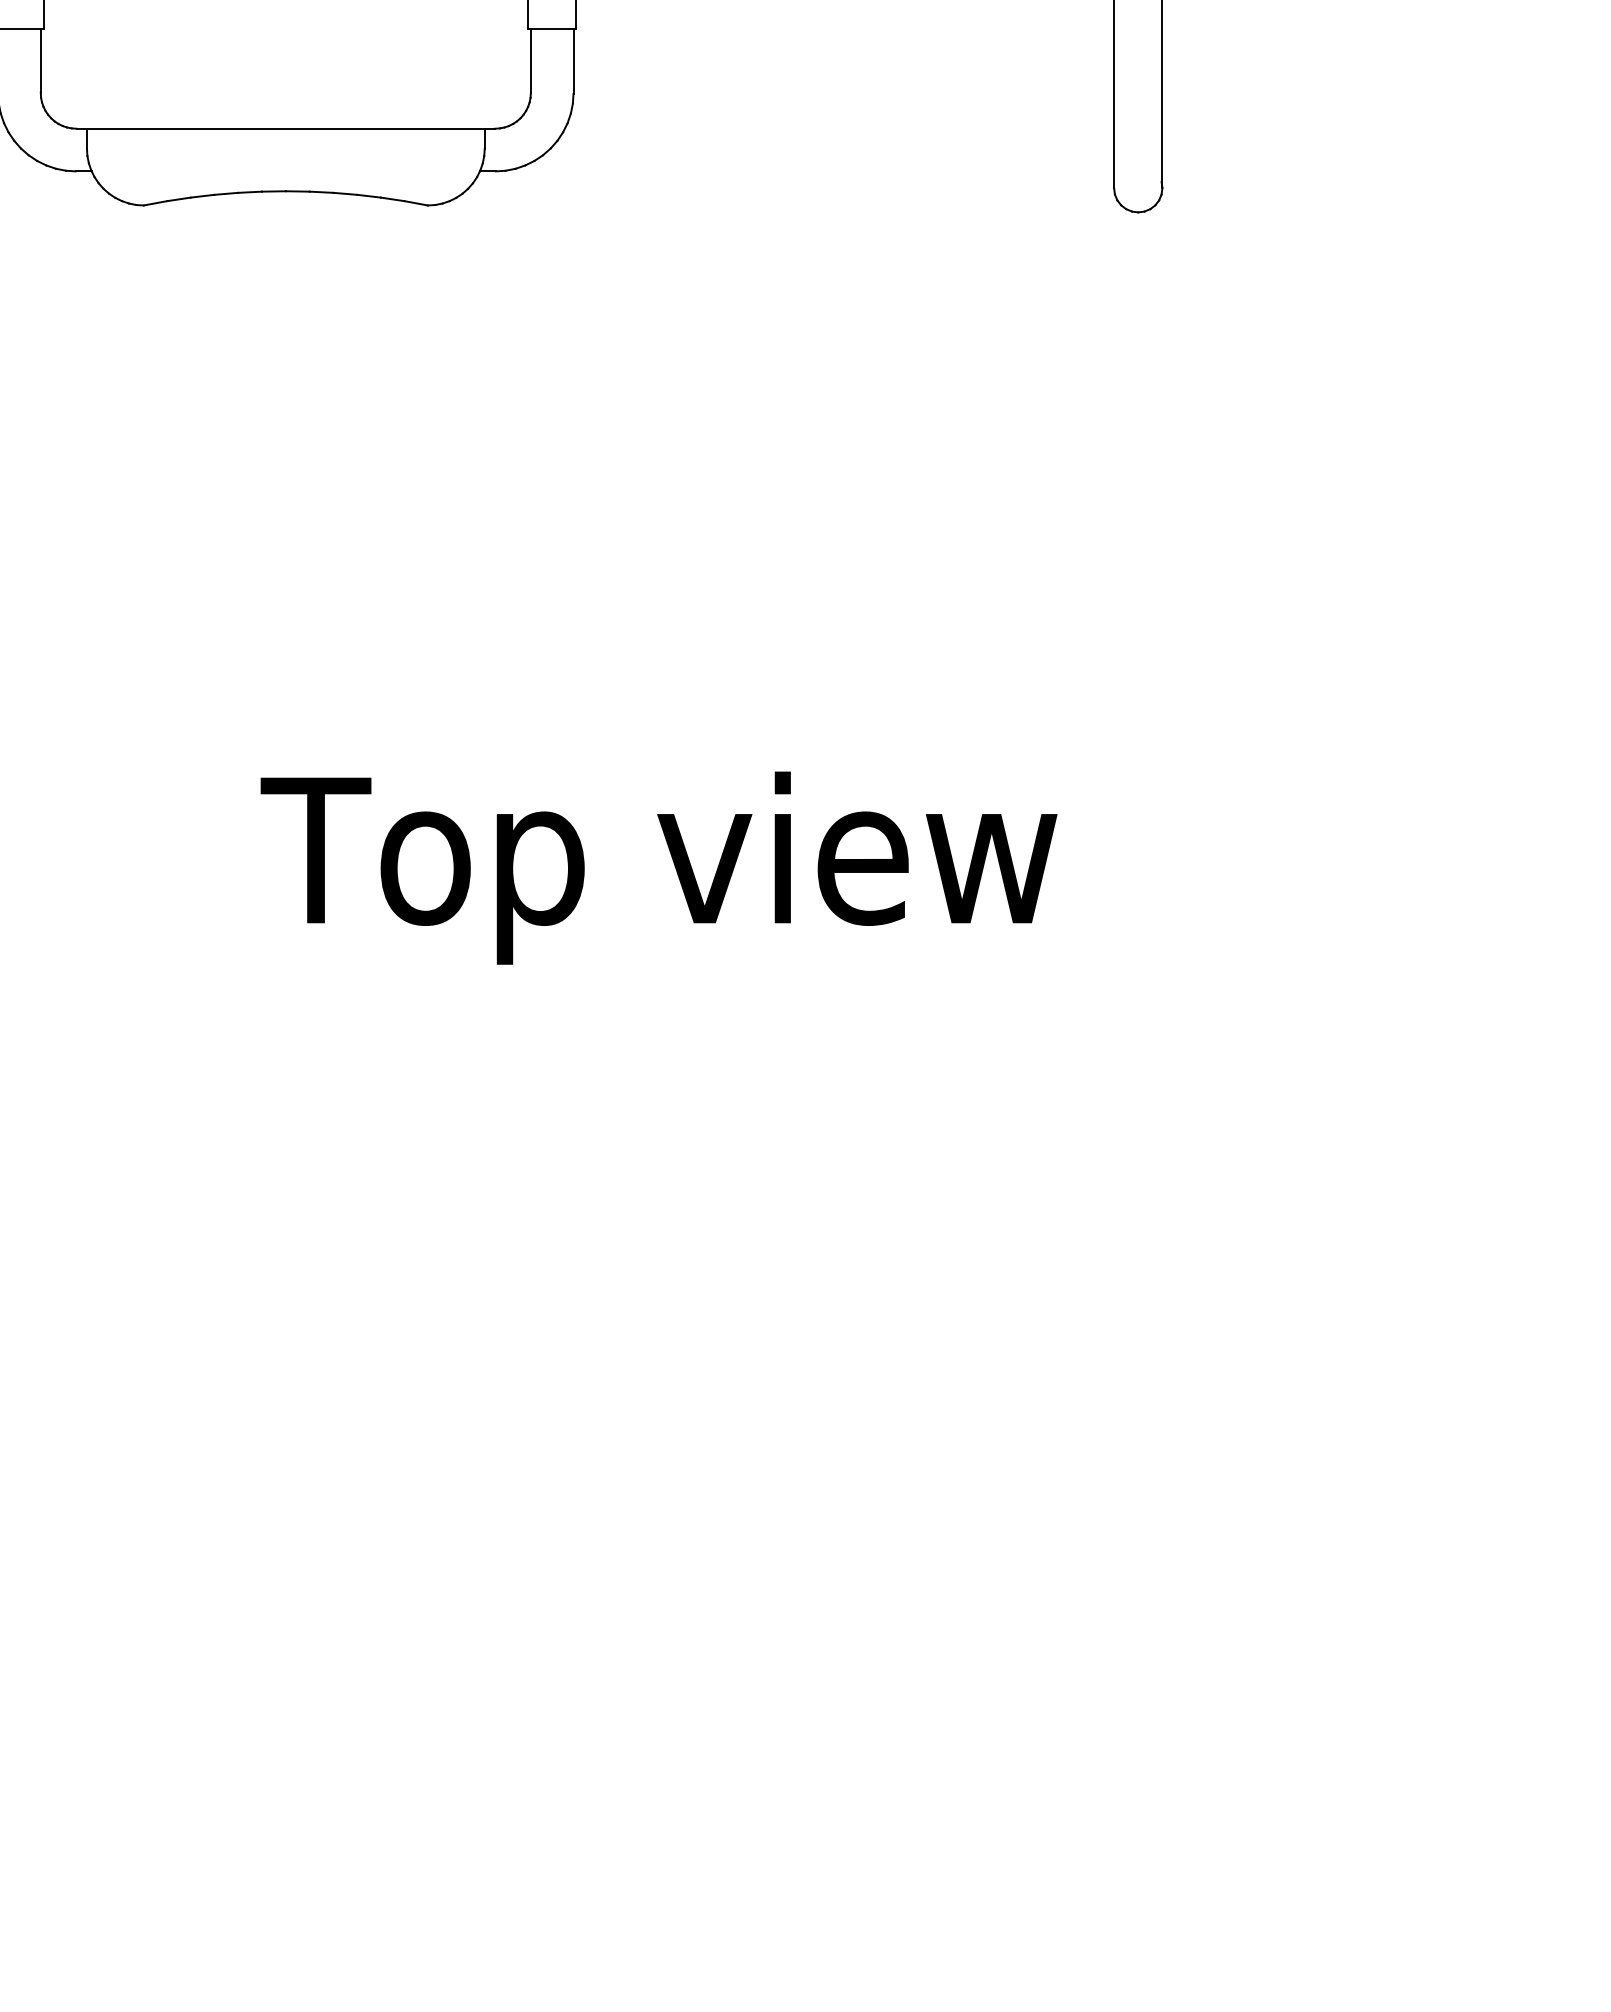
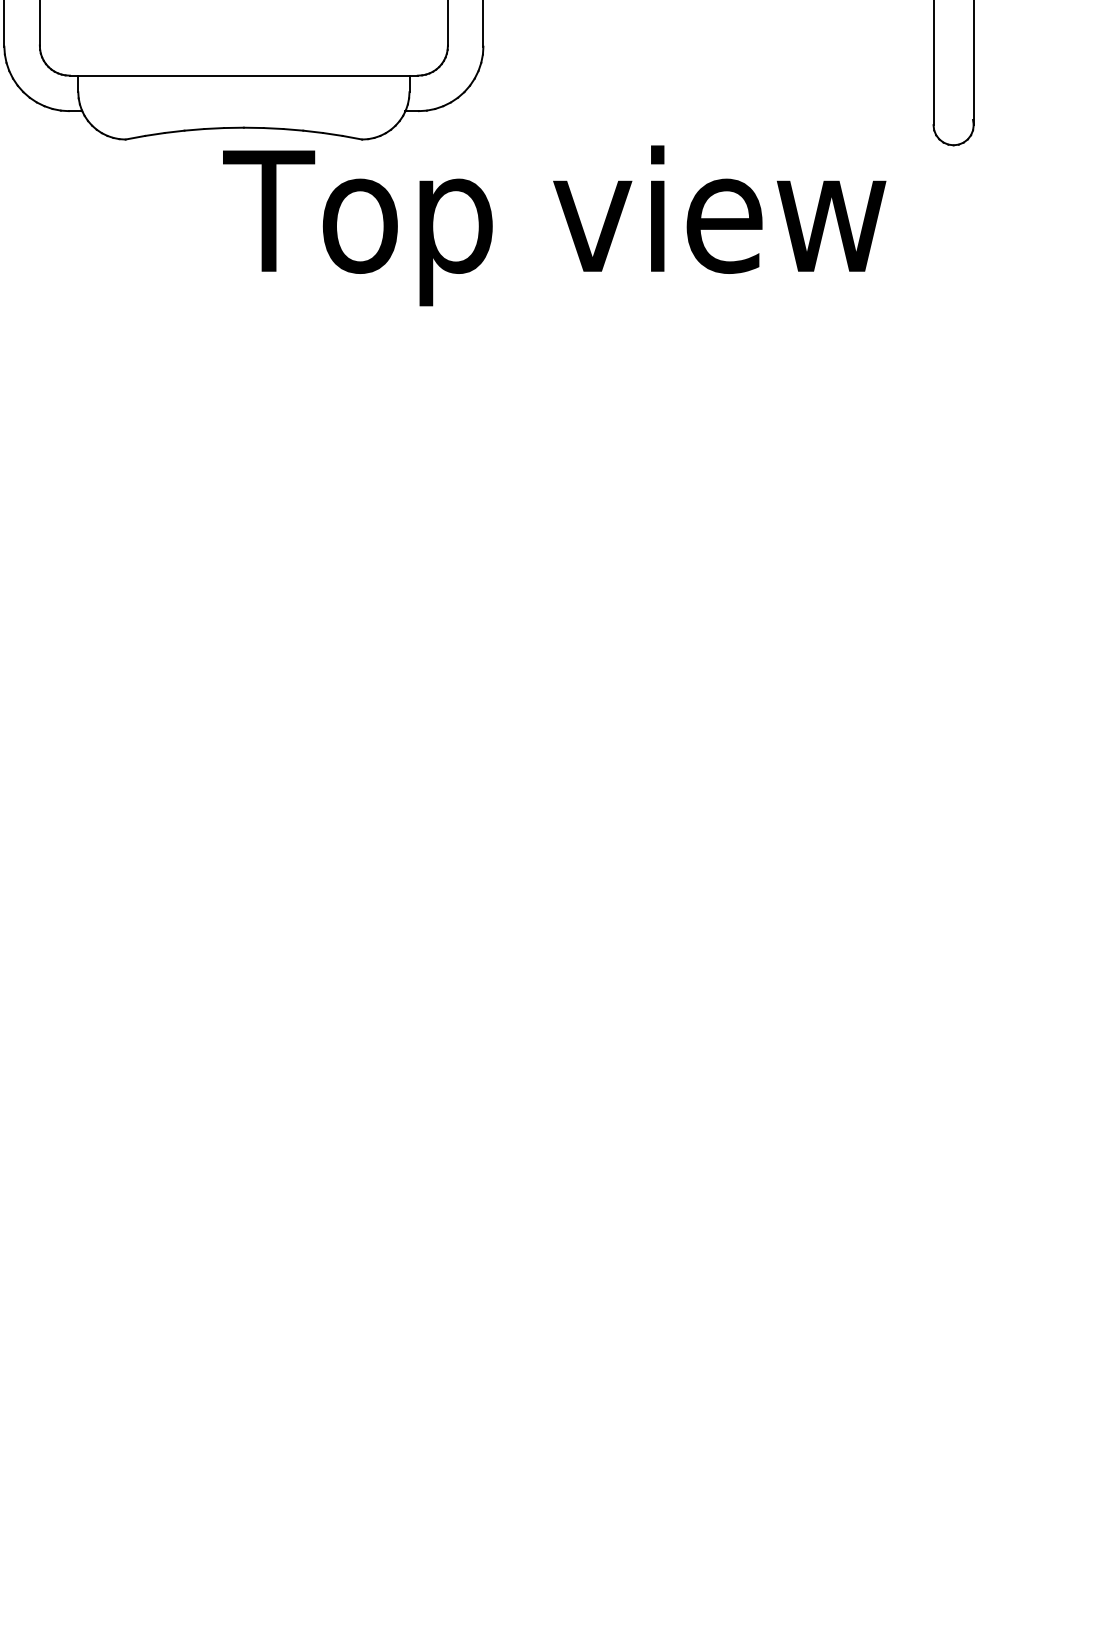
text: (658, 867) -> (554, 225), moved

